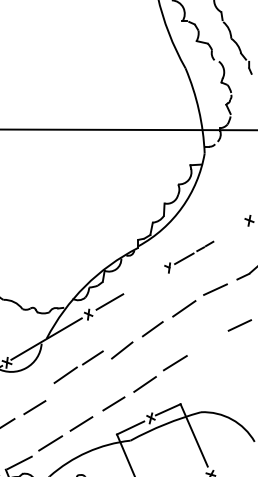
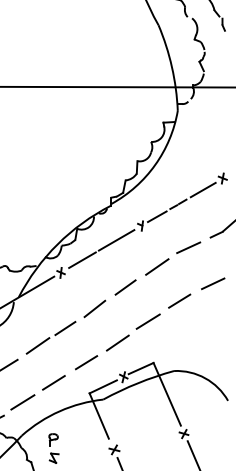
line: (229, 232) -> (202, 190), added
line: (143, 282) -> (116, 240), added
line: (206, 342) -> (179, 300), added
part: (78, 366) -> (50, 337), moved

